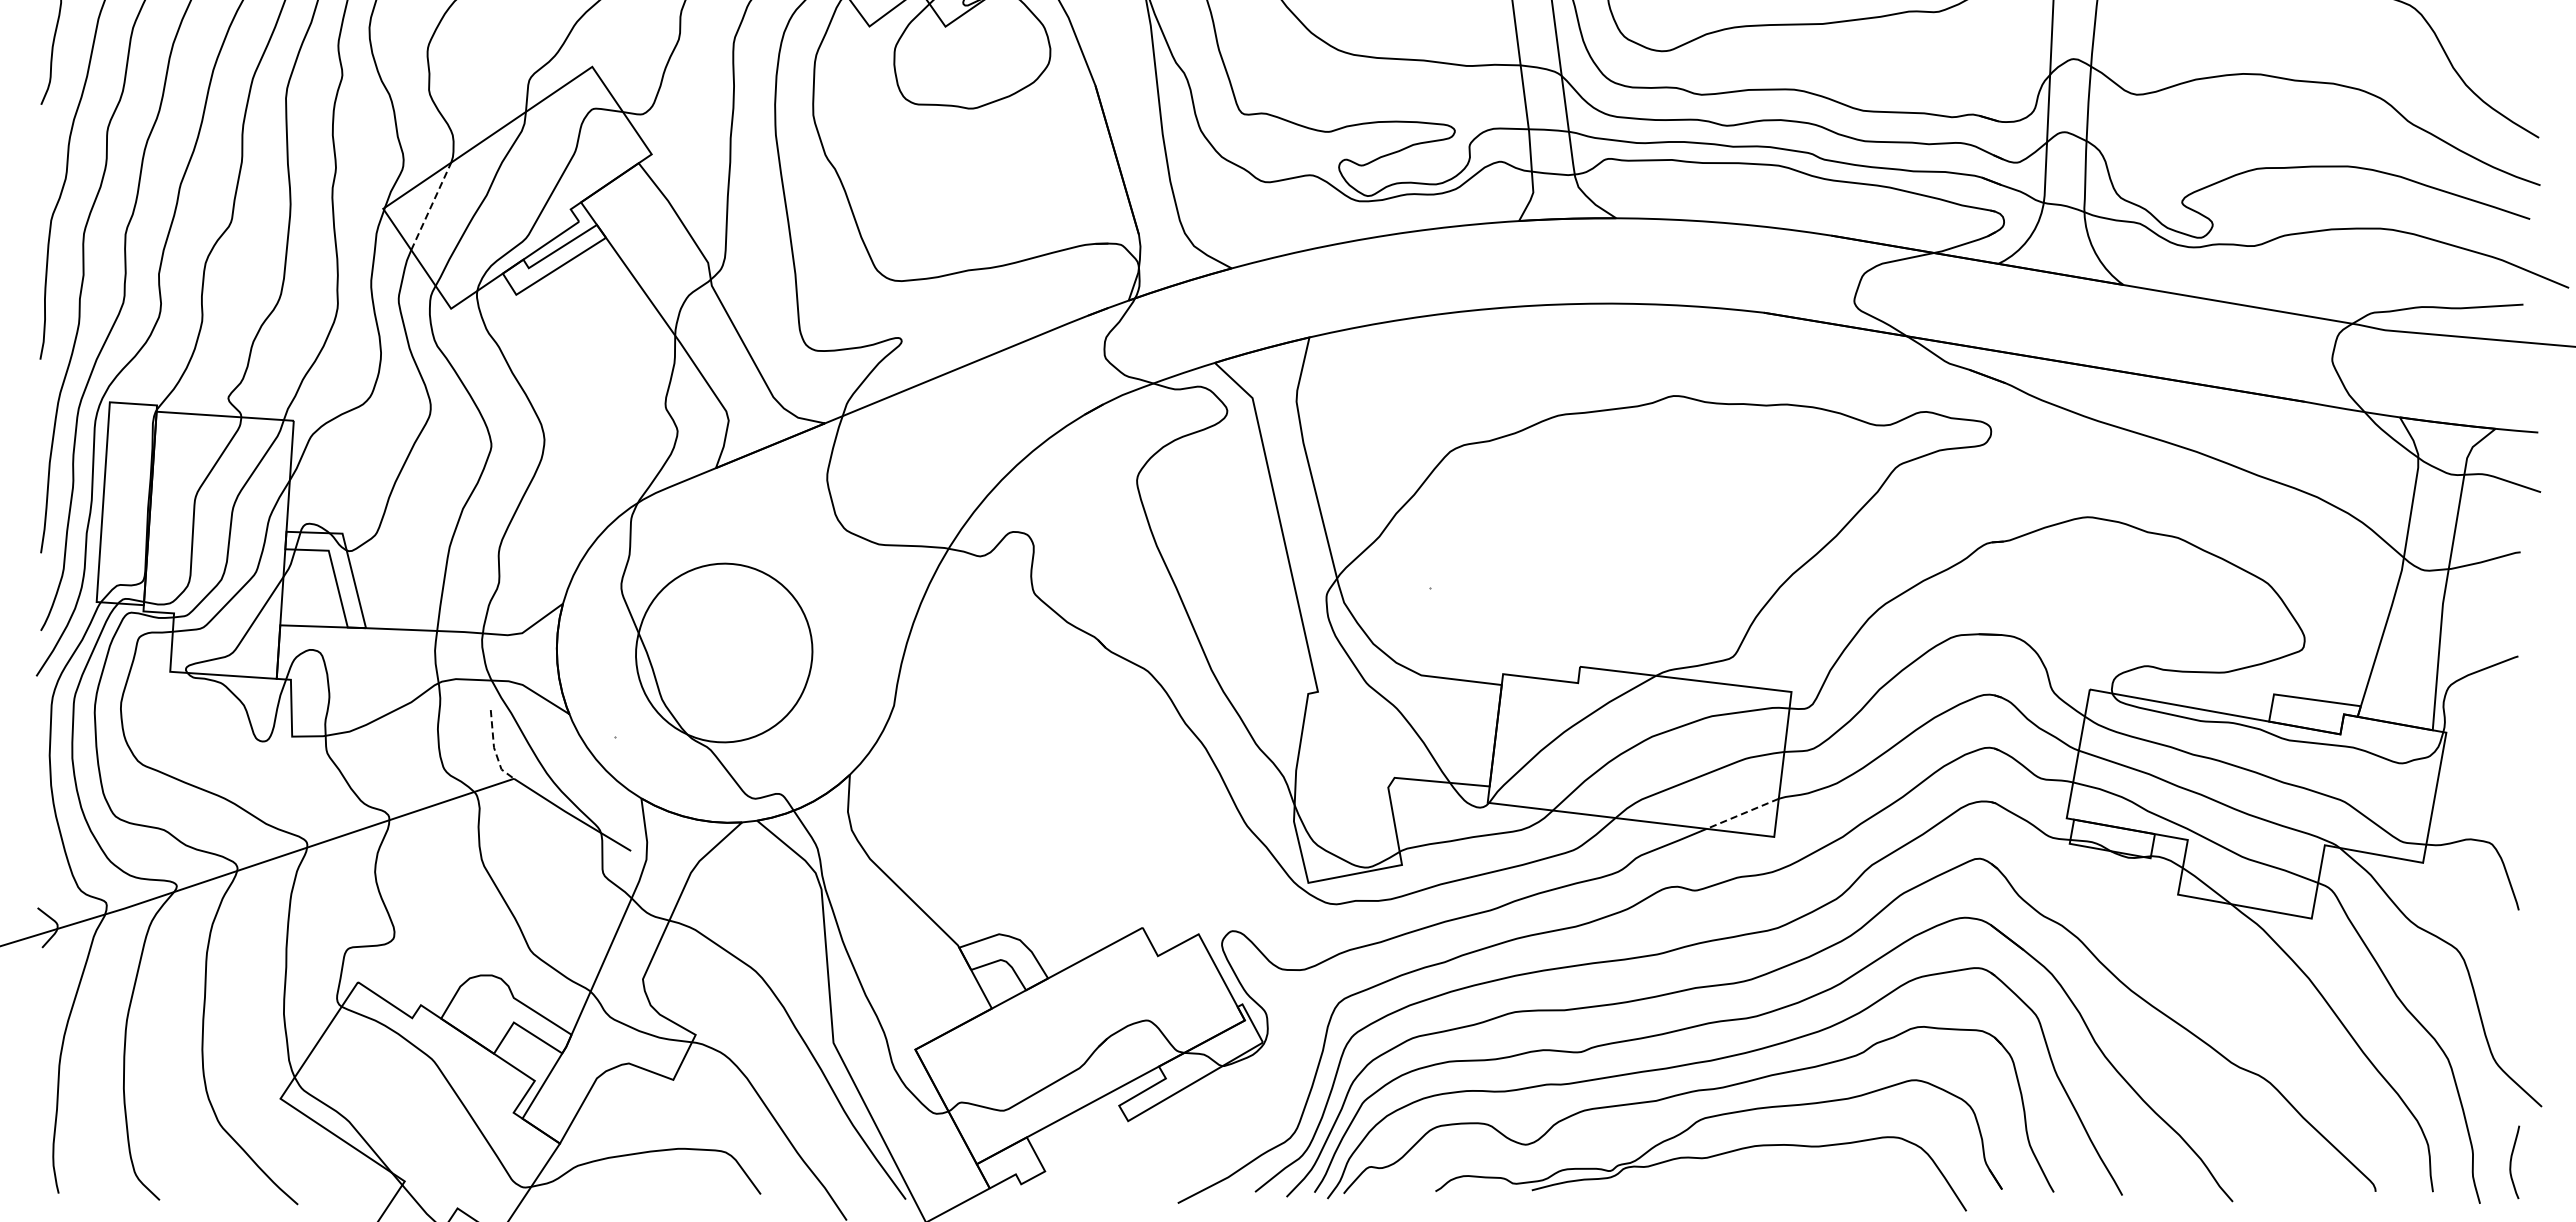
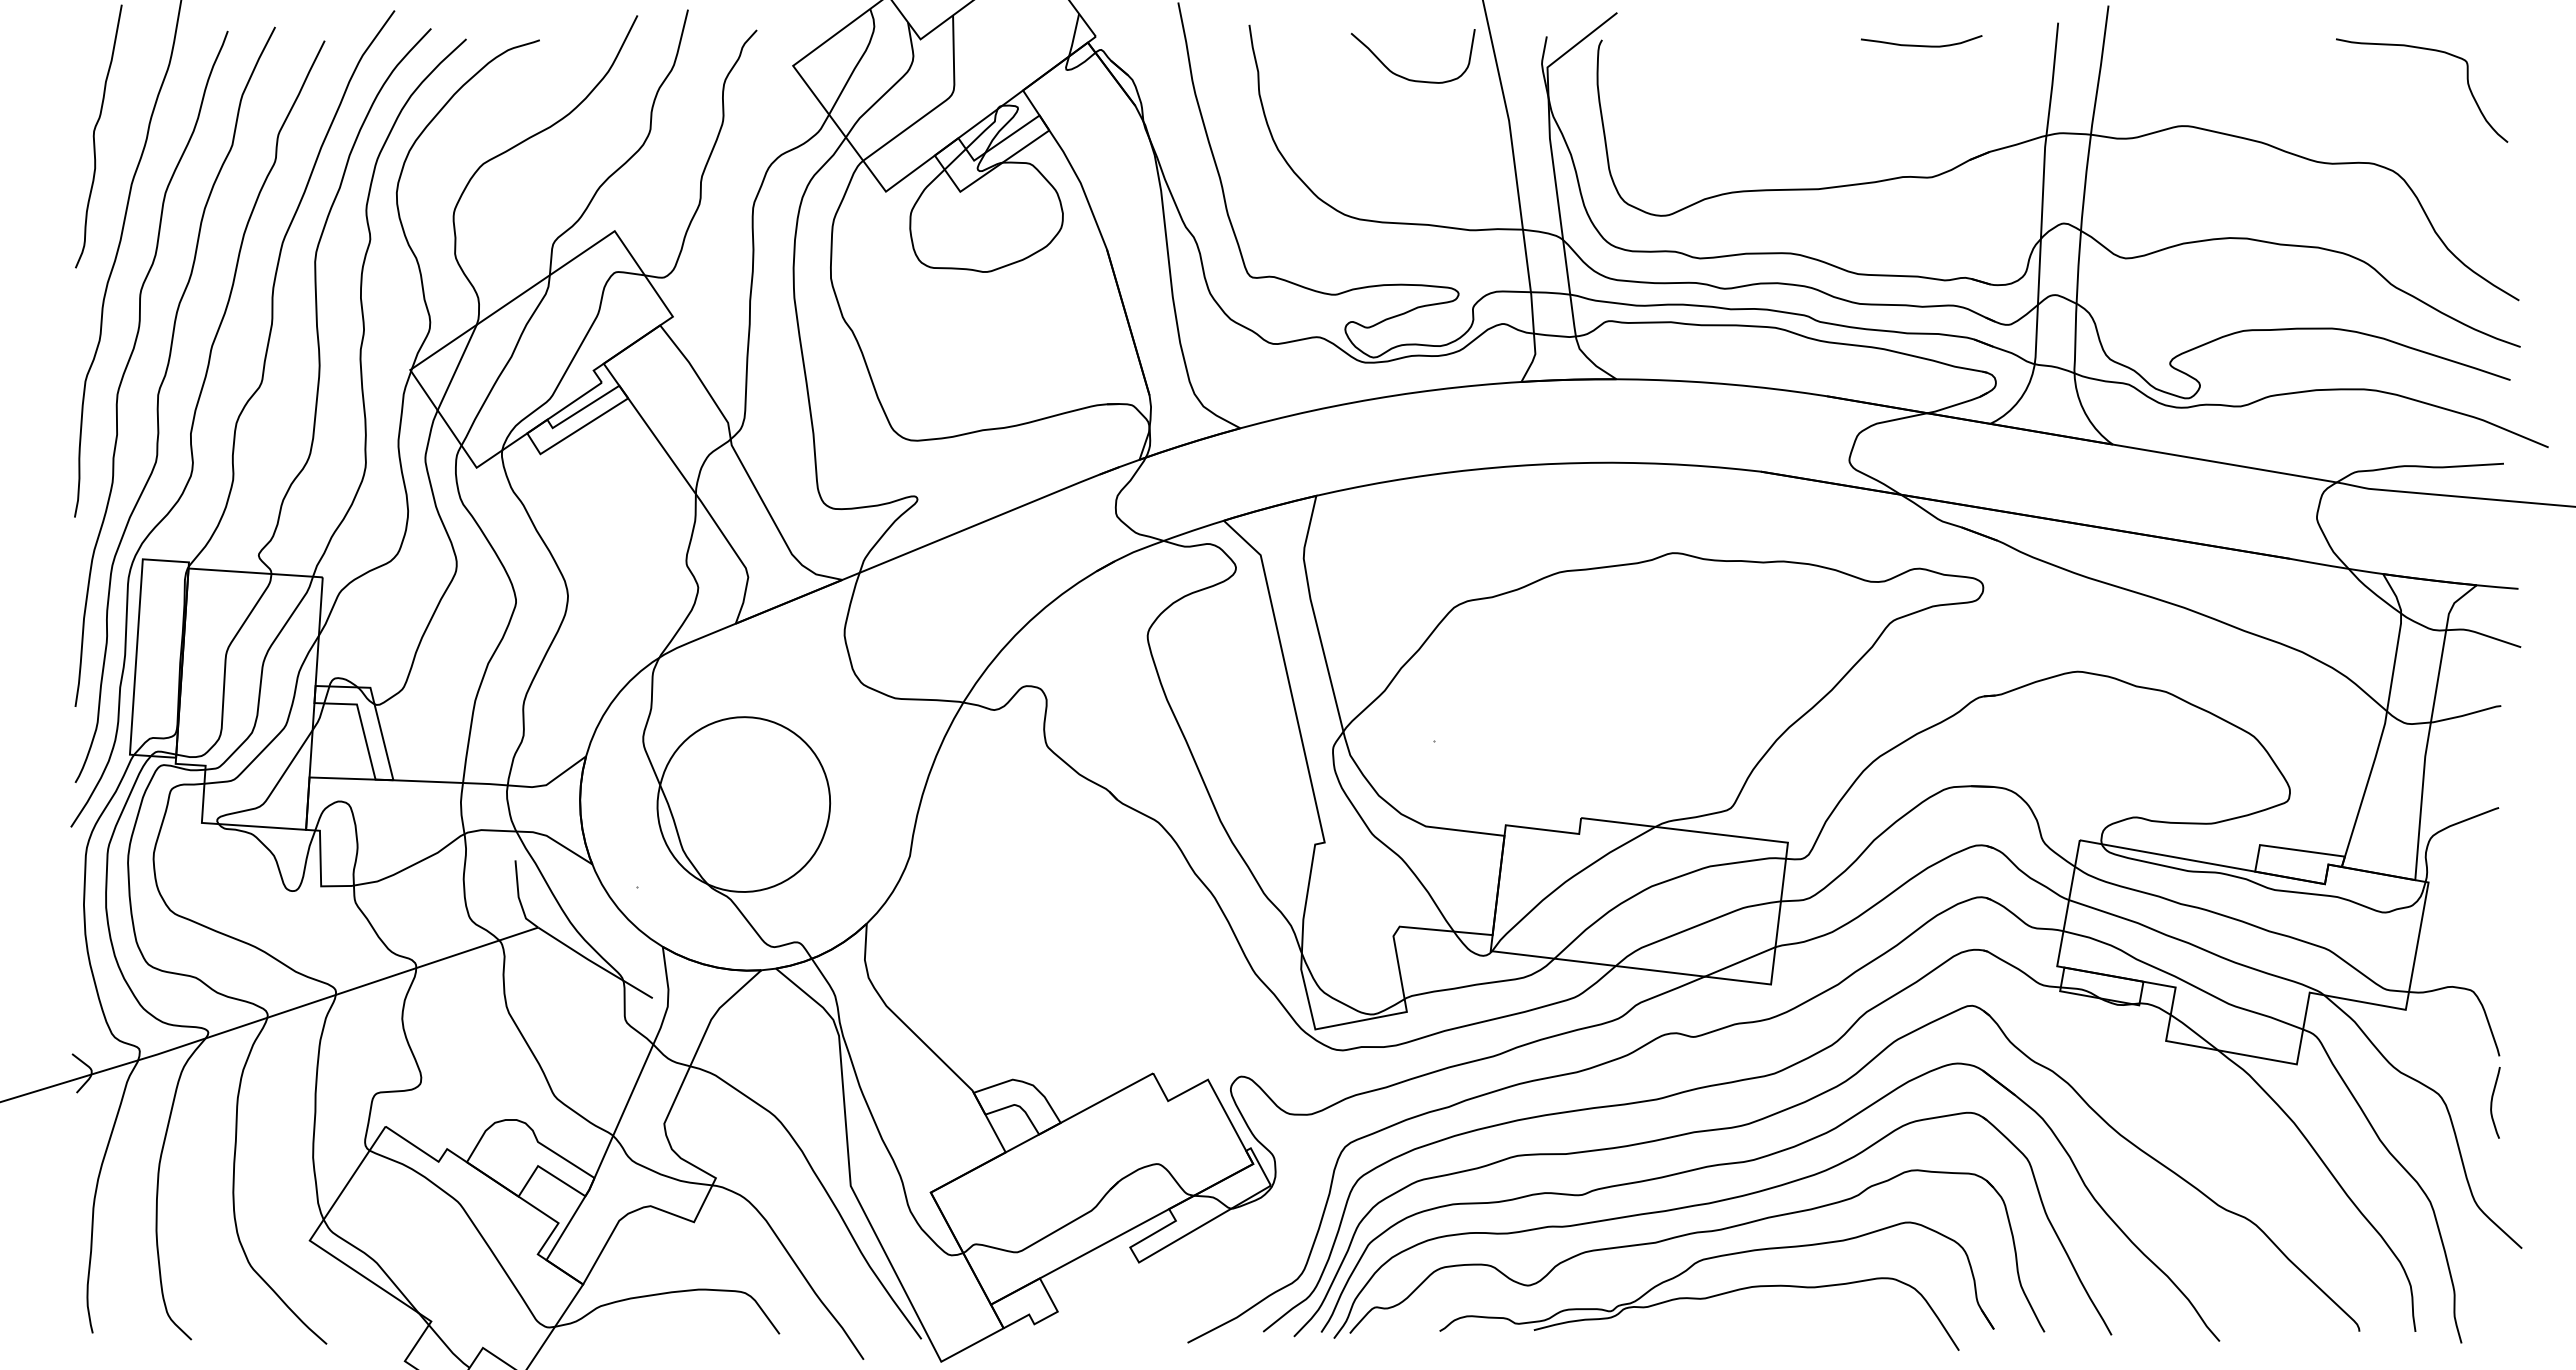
line: (431, 206) -> (457, 367), dashed -> solid
line: (493, 749) -> (518, 898), dashed -> solid
line: (1741, 814) -> (1739, 962), dashed -> solid
curve: (2511, 1162) -> (2492, 1102), moved

